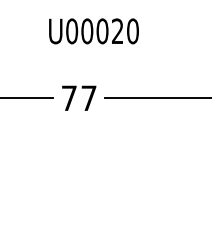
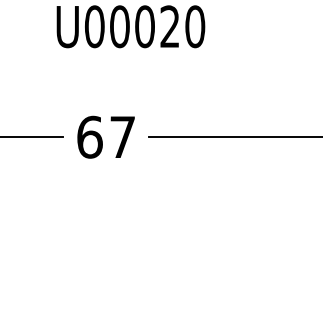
text: (68, 98) -> (88, 137), 77 -> 67

